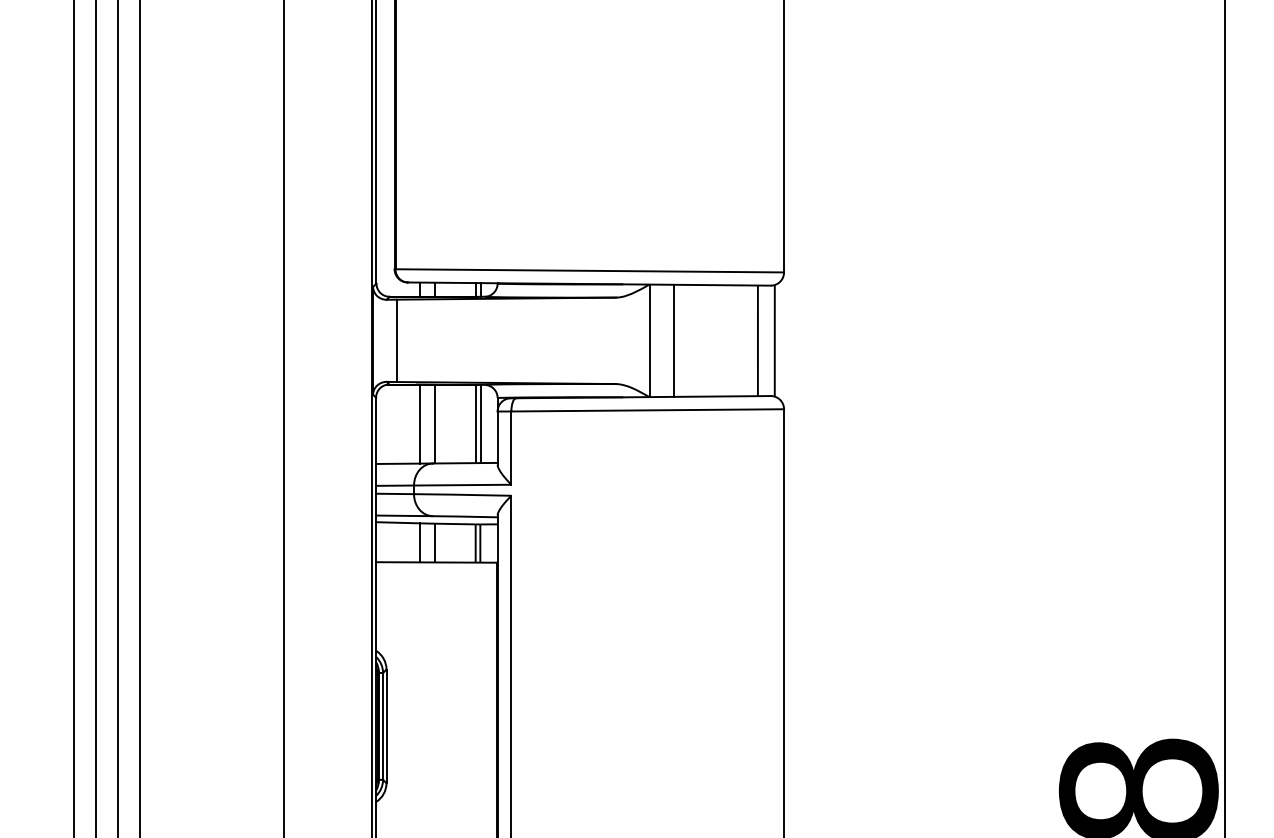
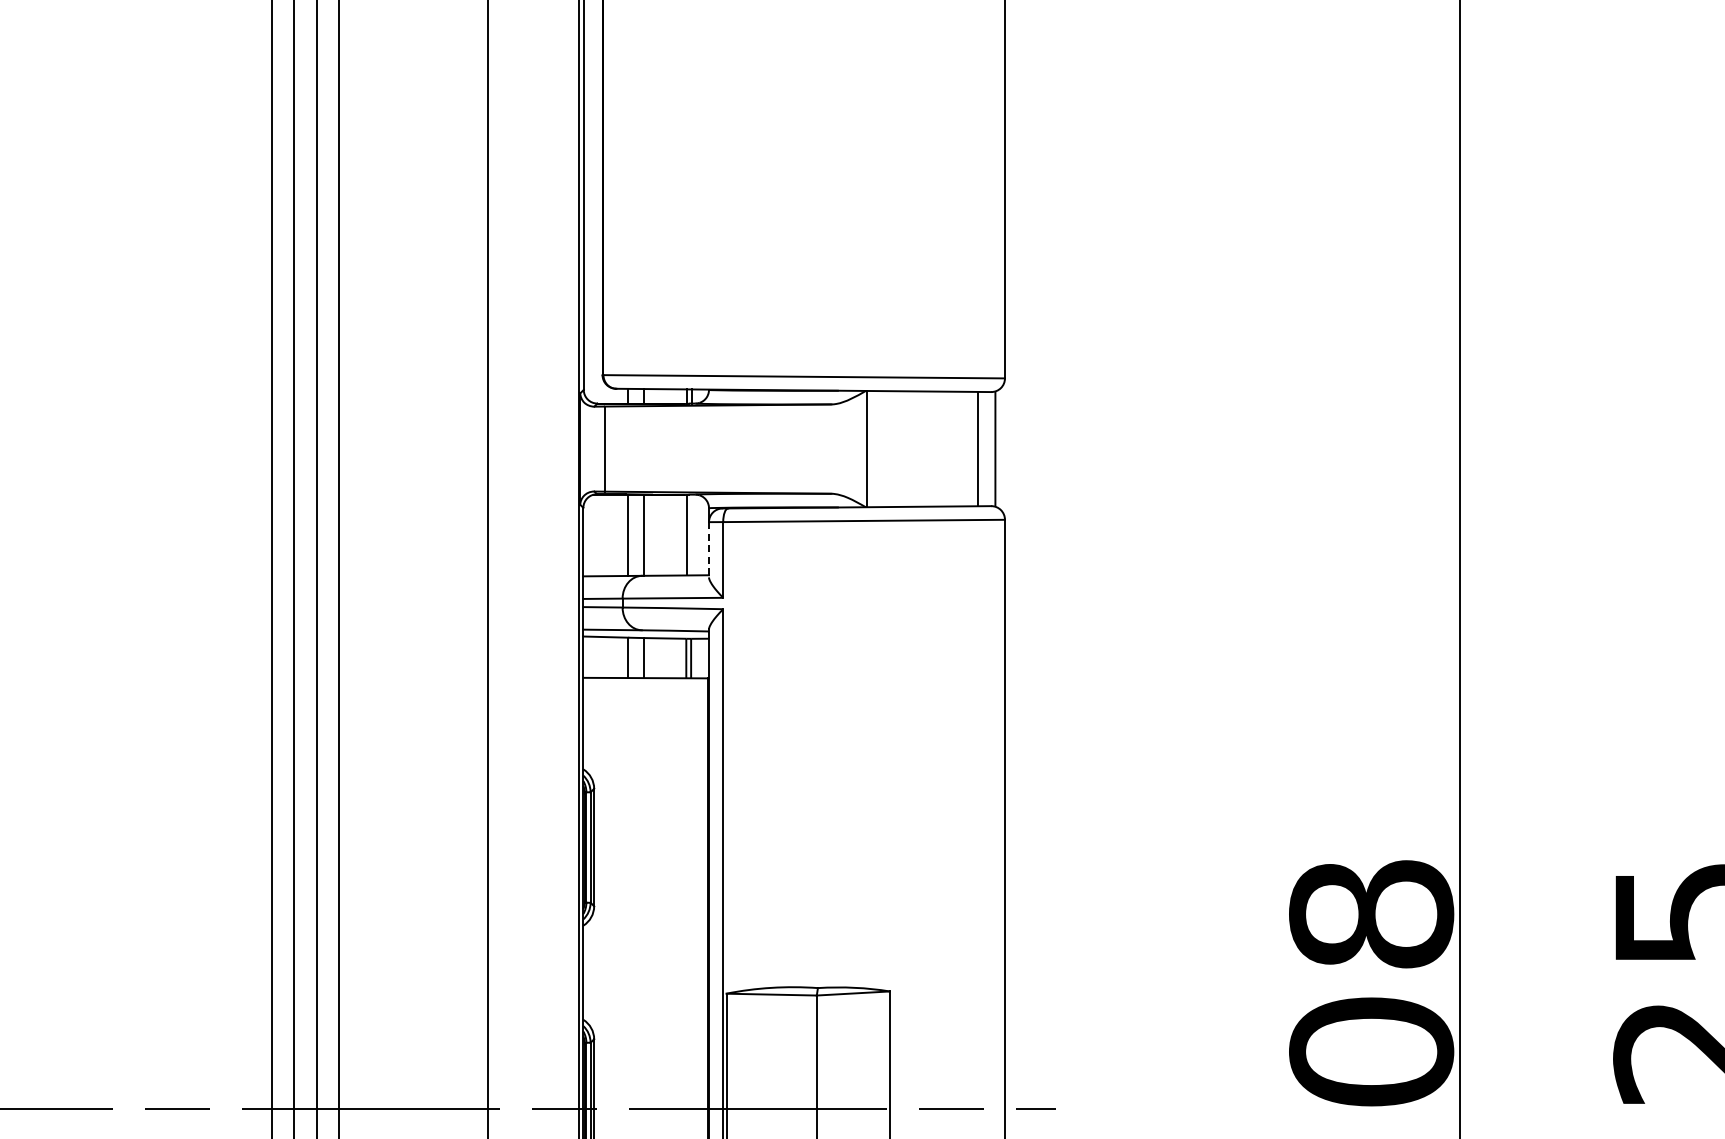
line: (674, 341) -> (891, 449), removed
line: (480, 423) -> (691, 534), removed
line: (498, 437) -> (709, 549), solid -> dashed

